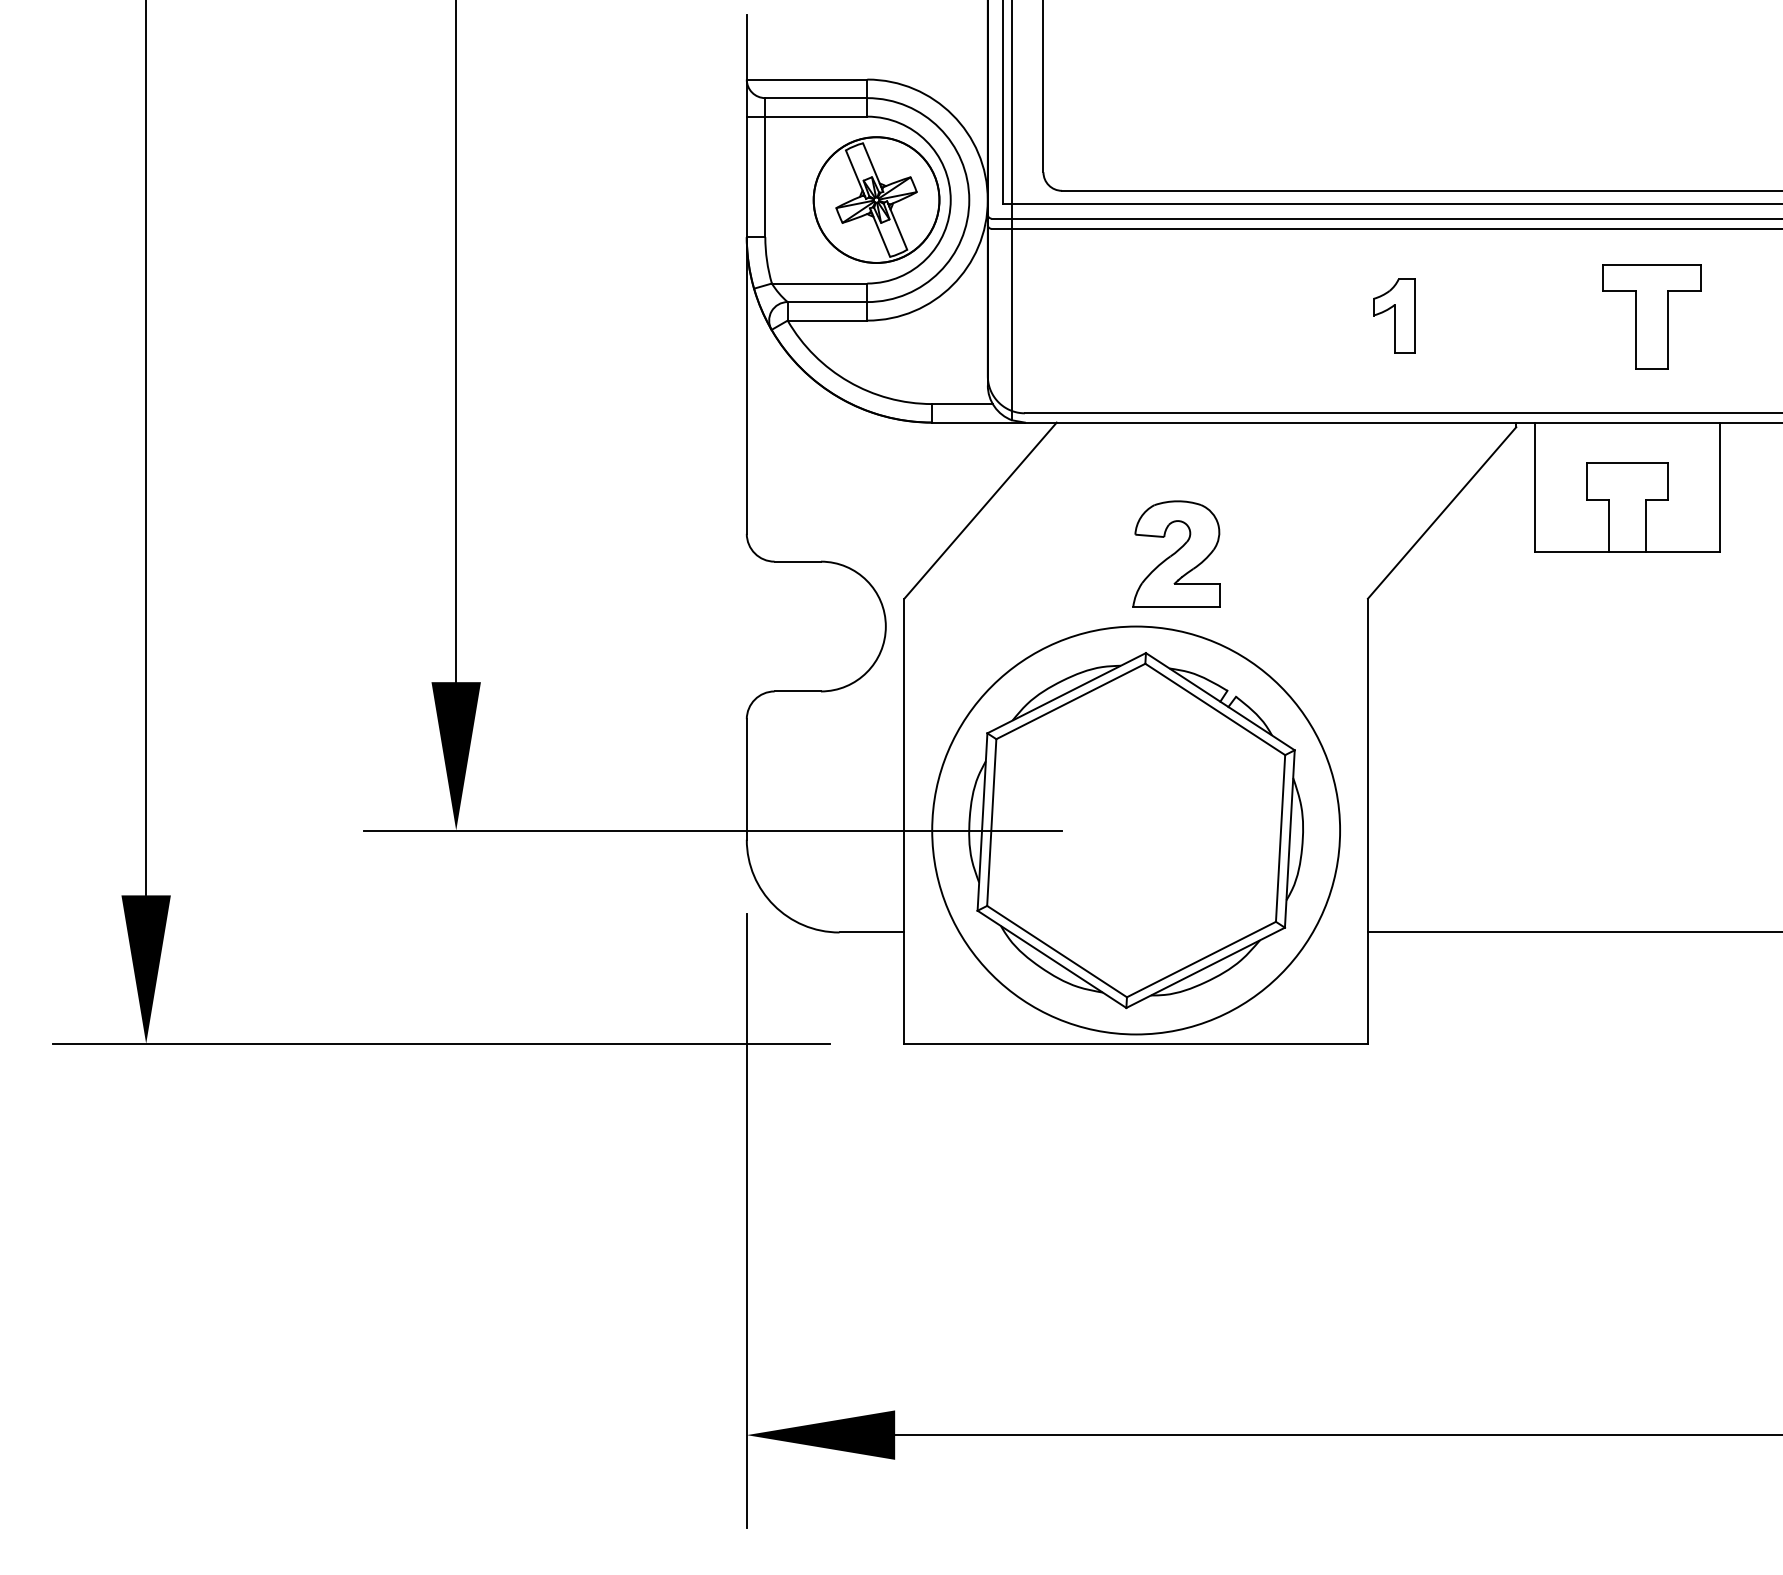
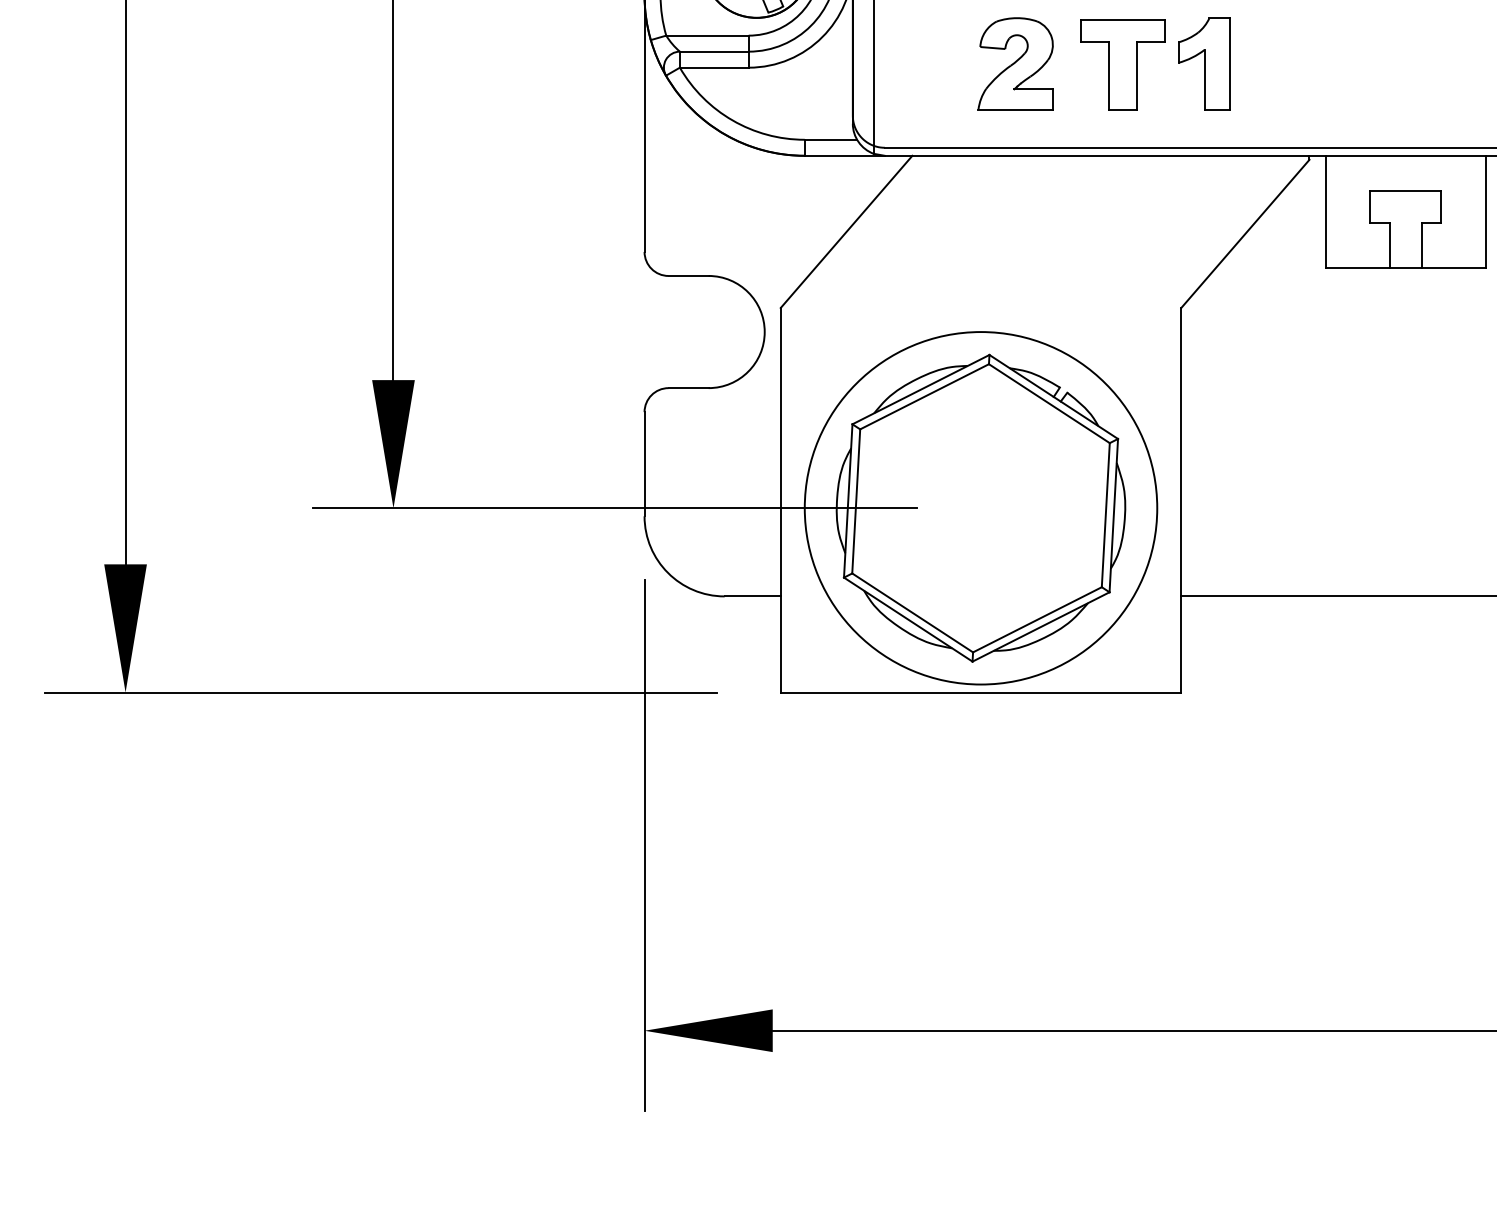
part: (1394, 316) -> (1204, 64), size x1.43
part: (1651, 316) -> (1122, 64), moved
part: (1176, 553) -> (1015, 63), moved

